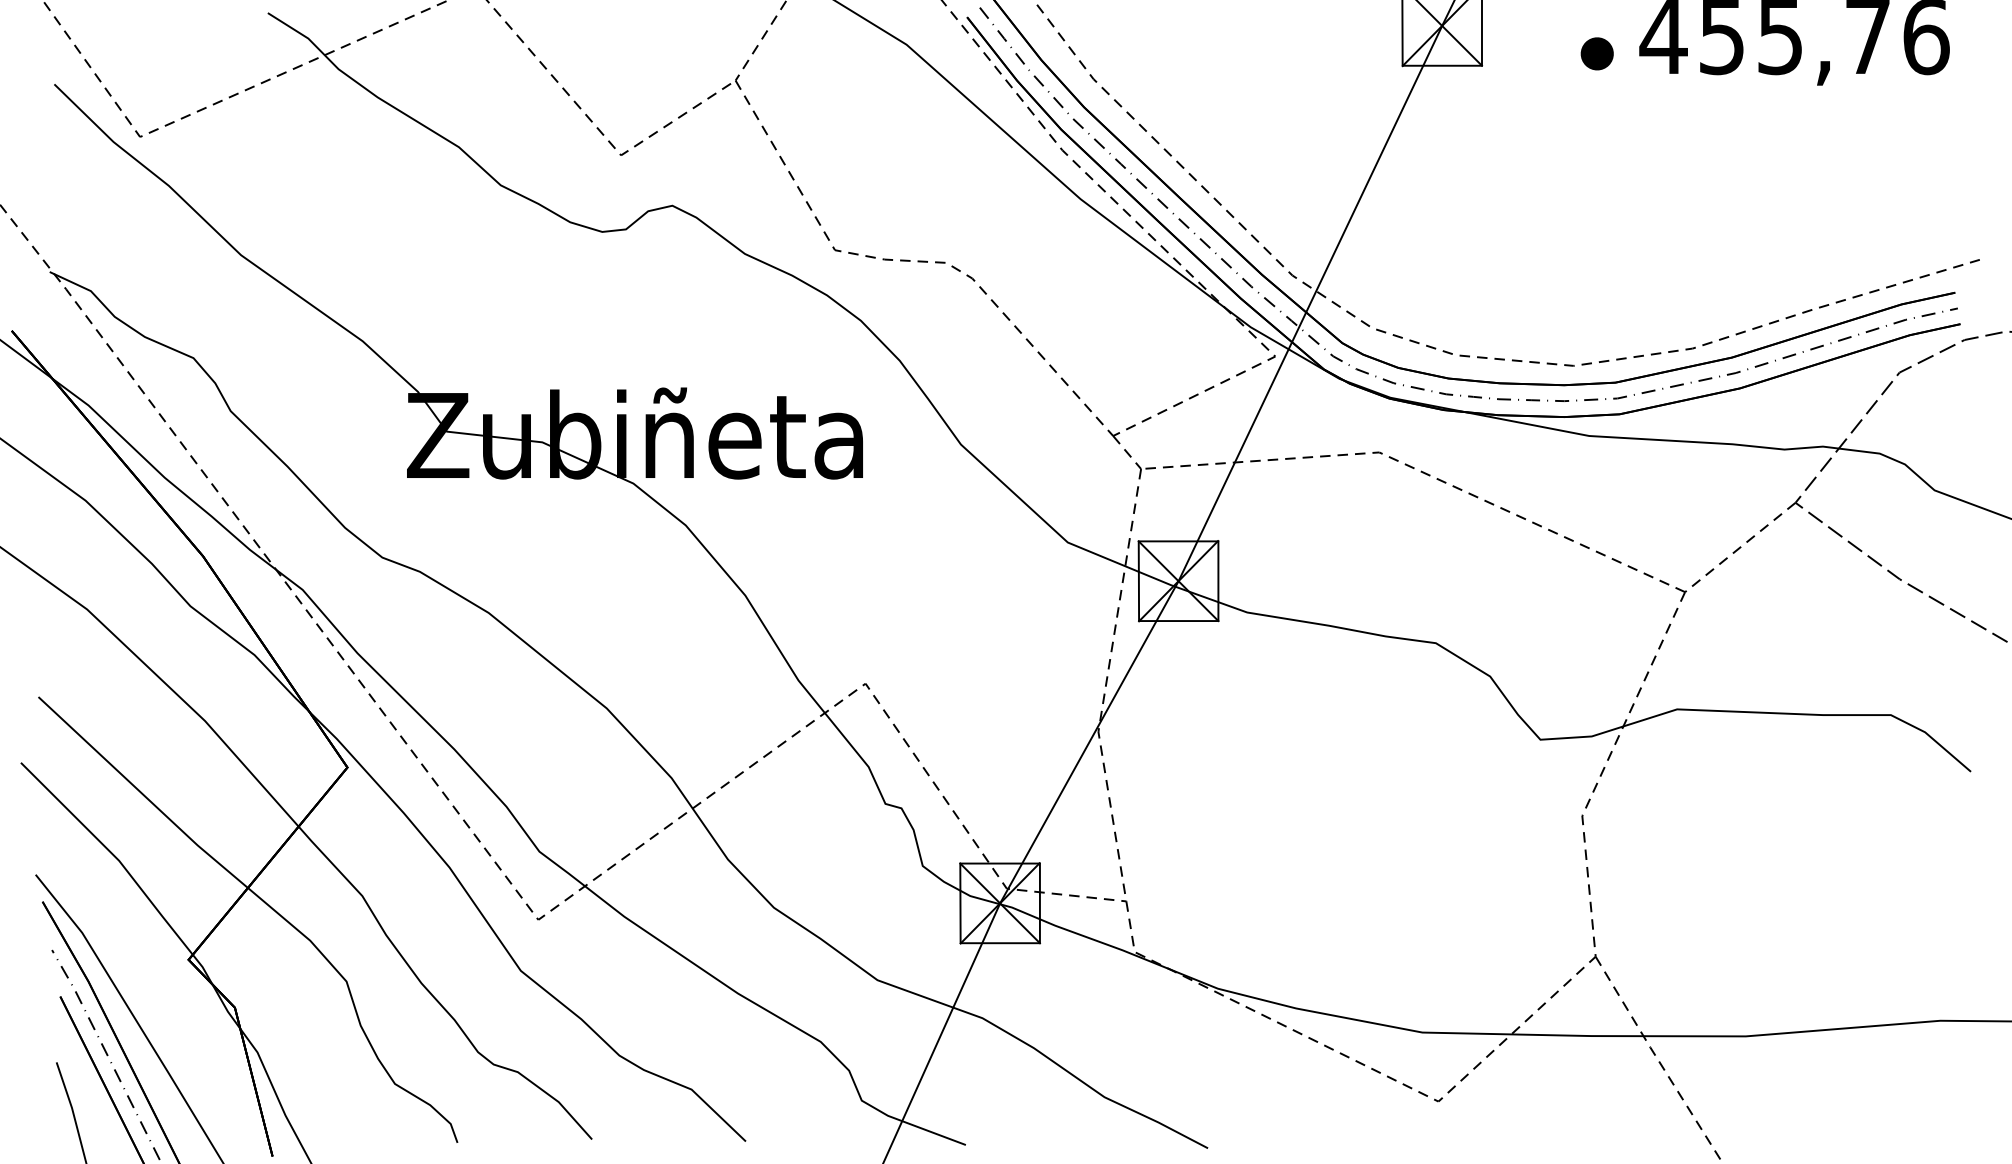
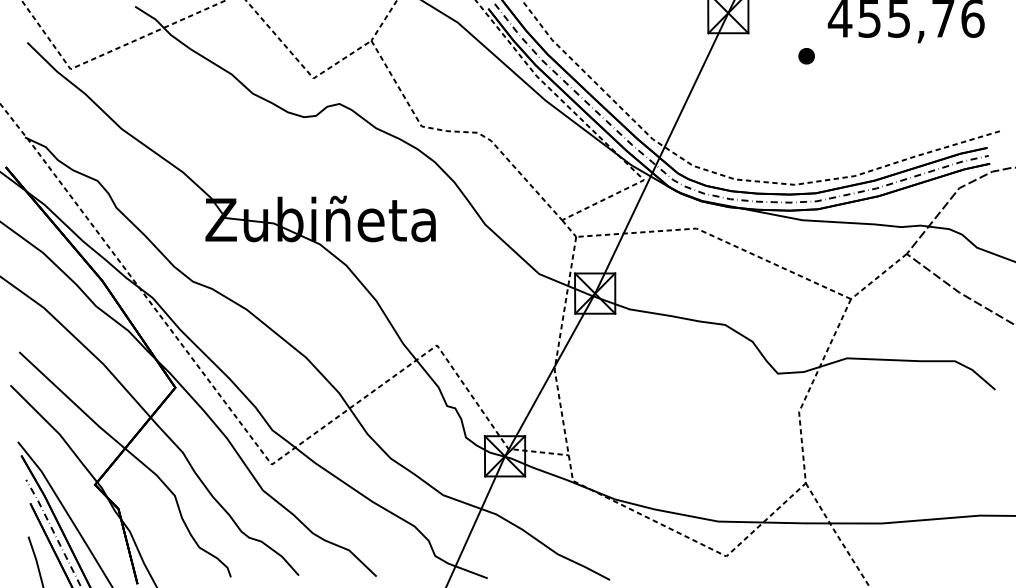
part: (1596, 54) -> (806, 56), moved

